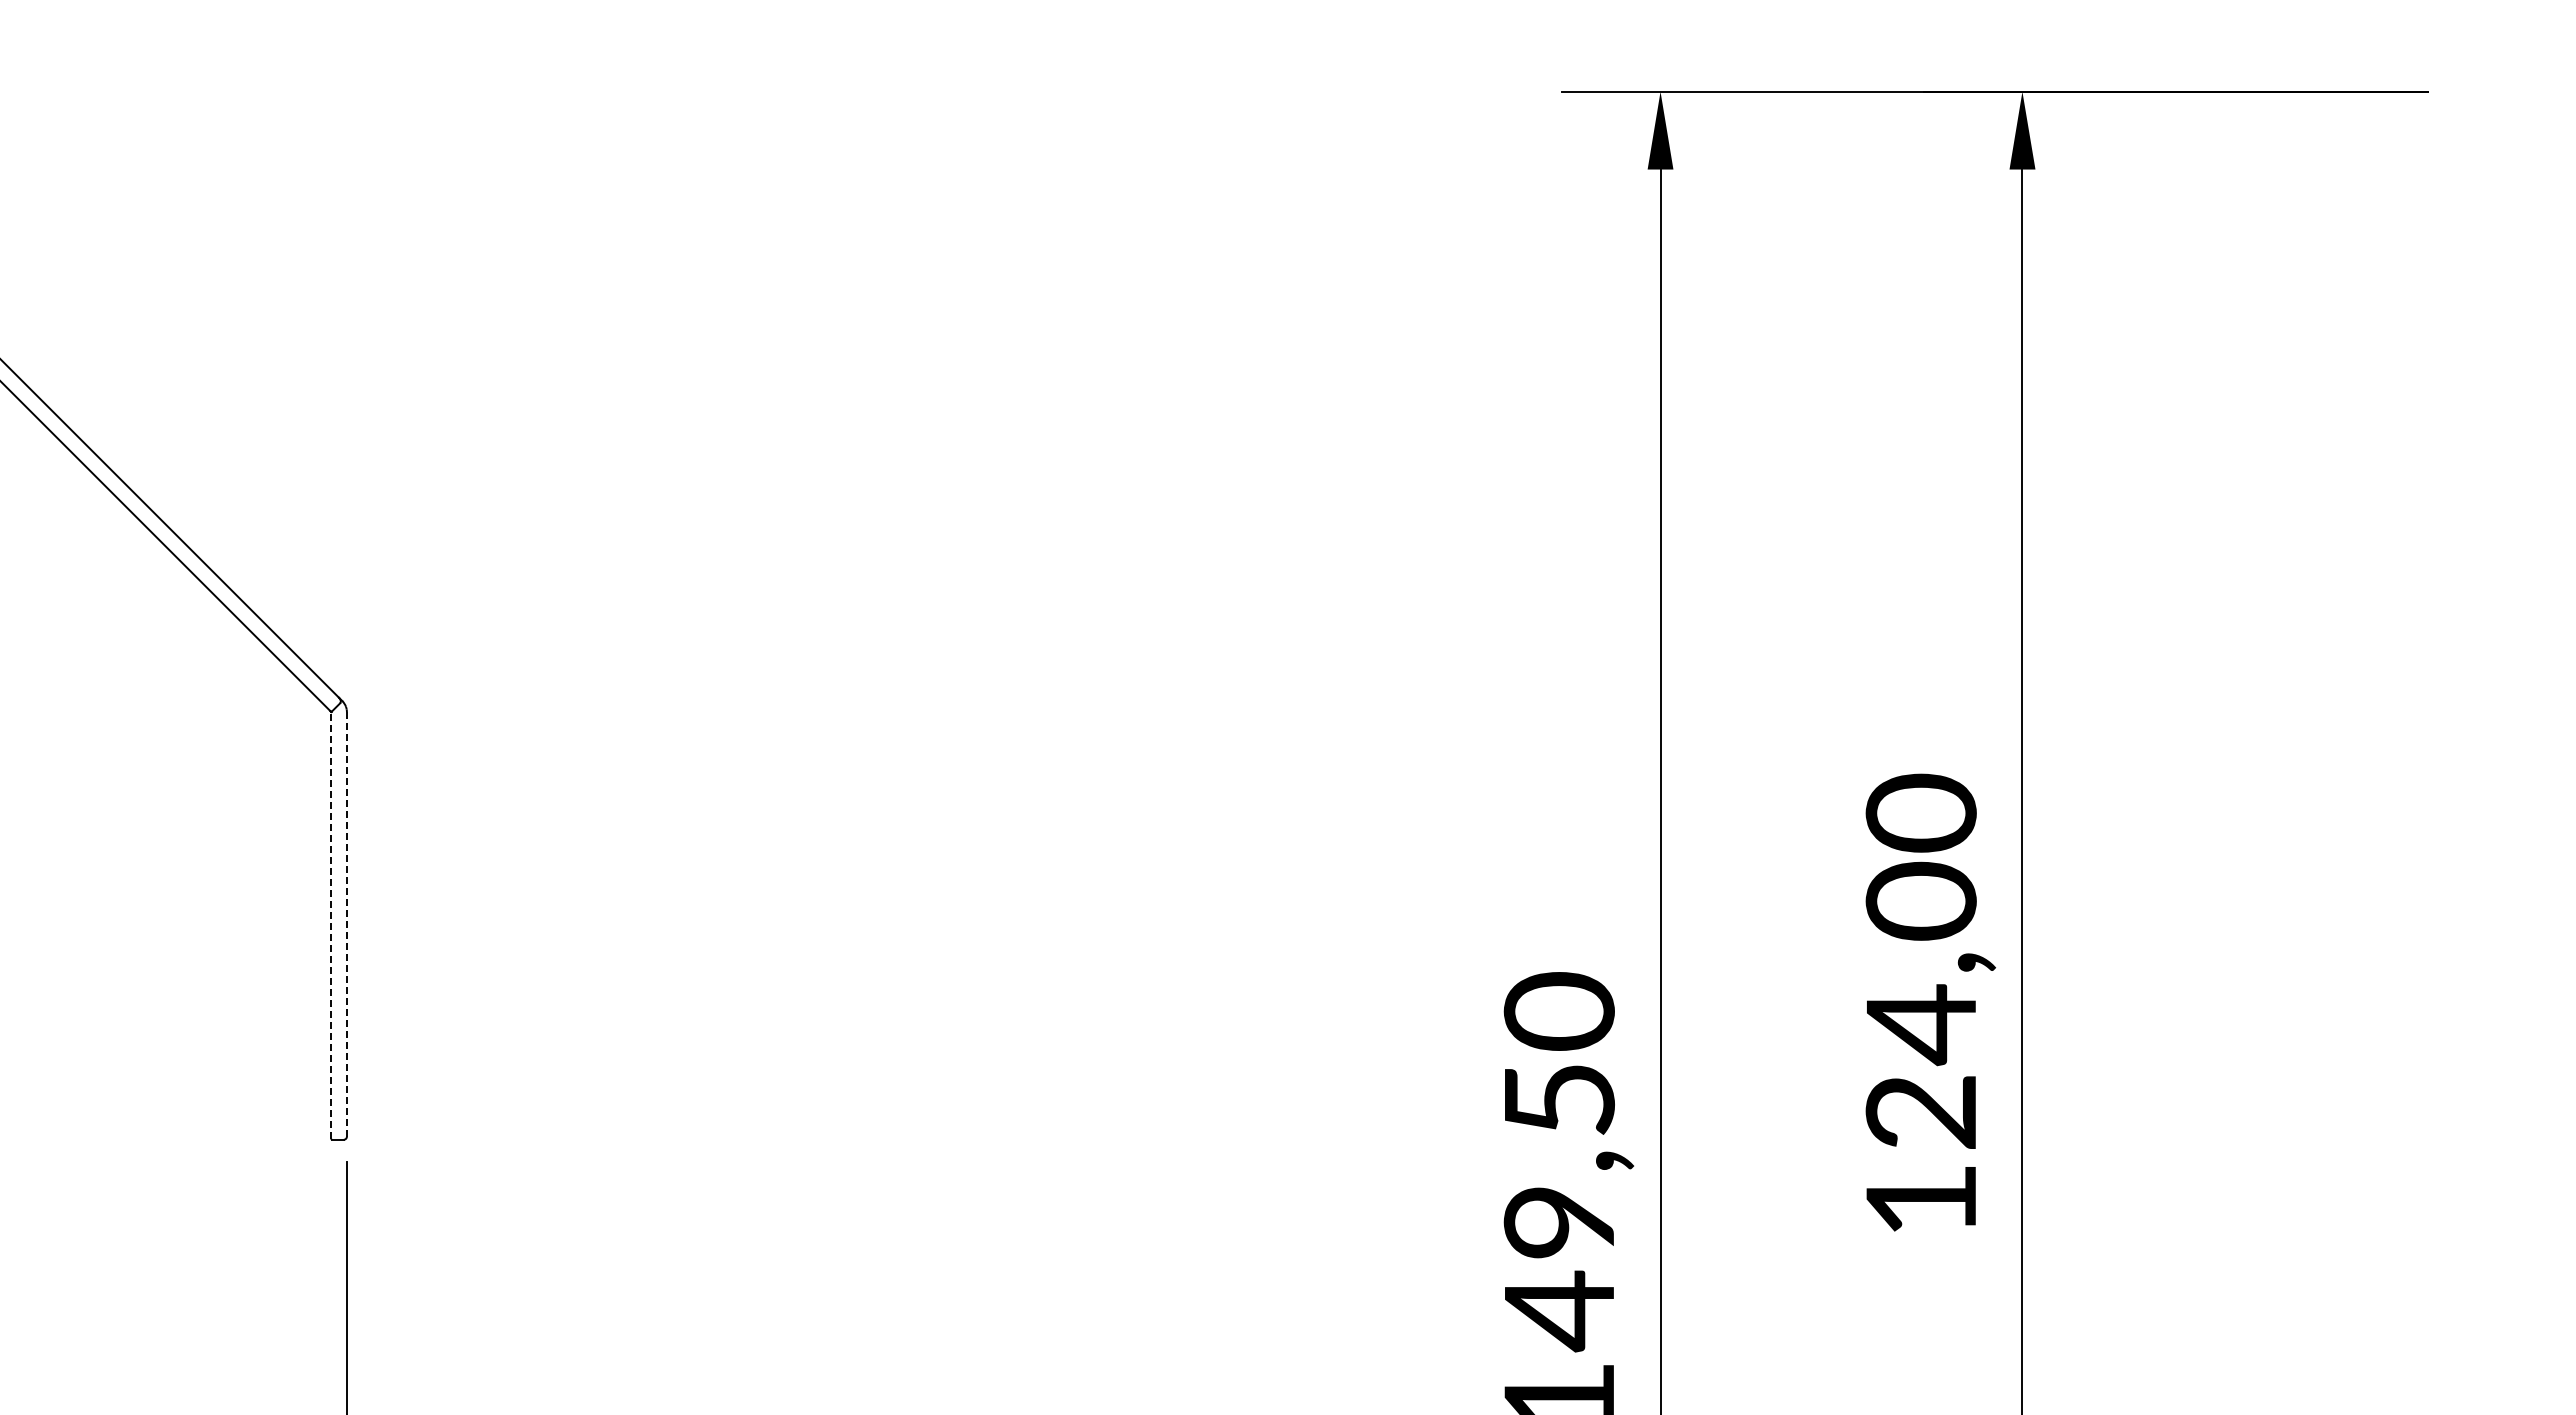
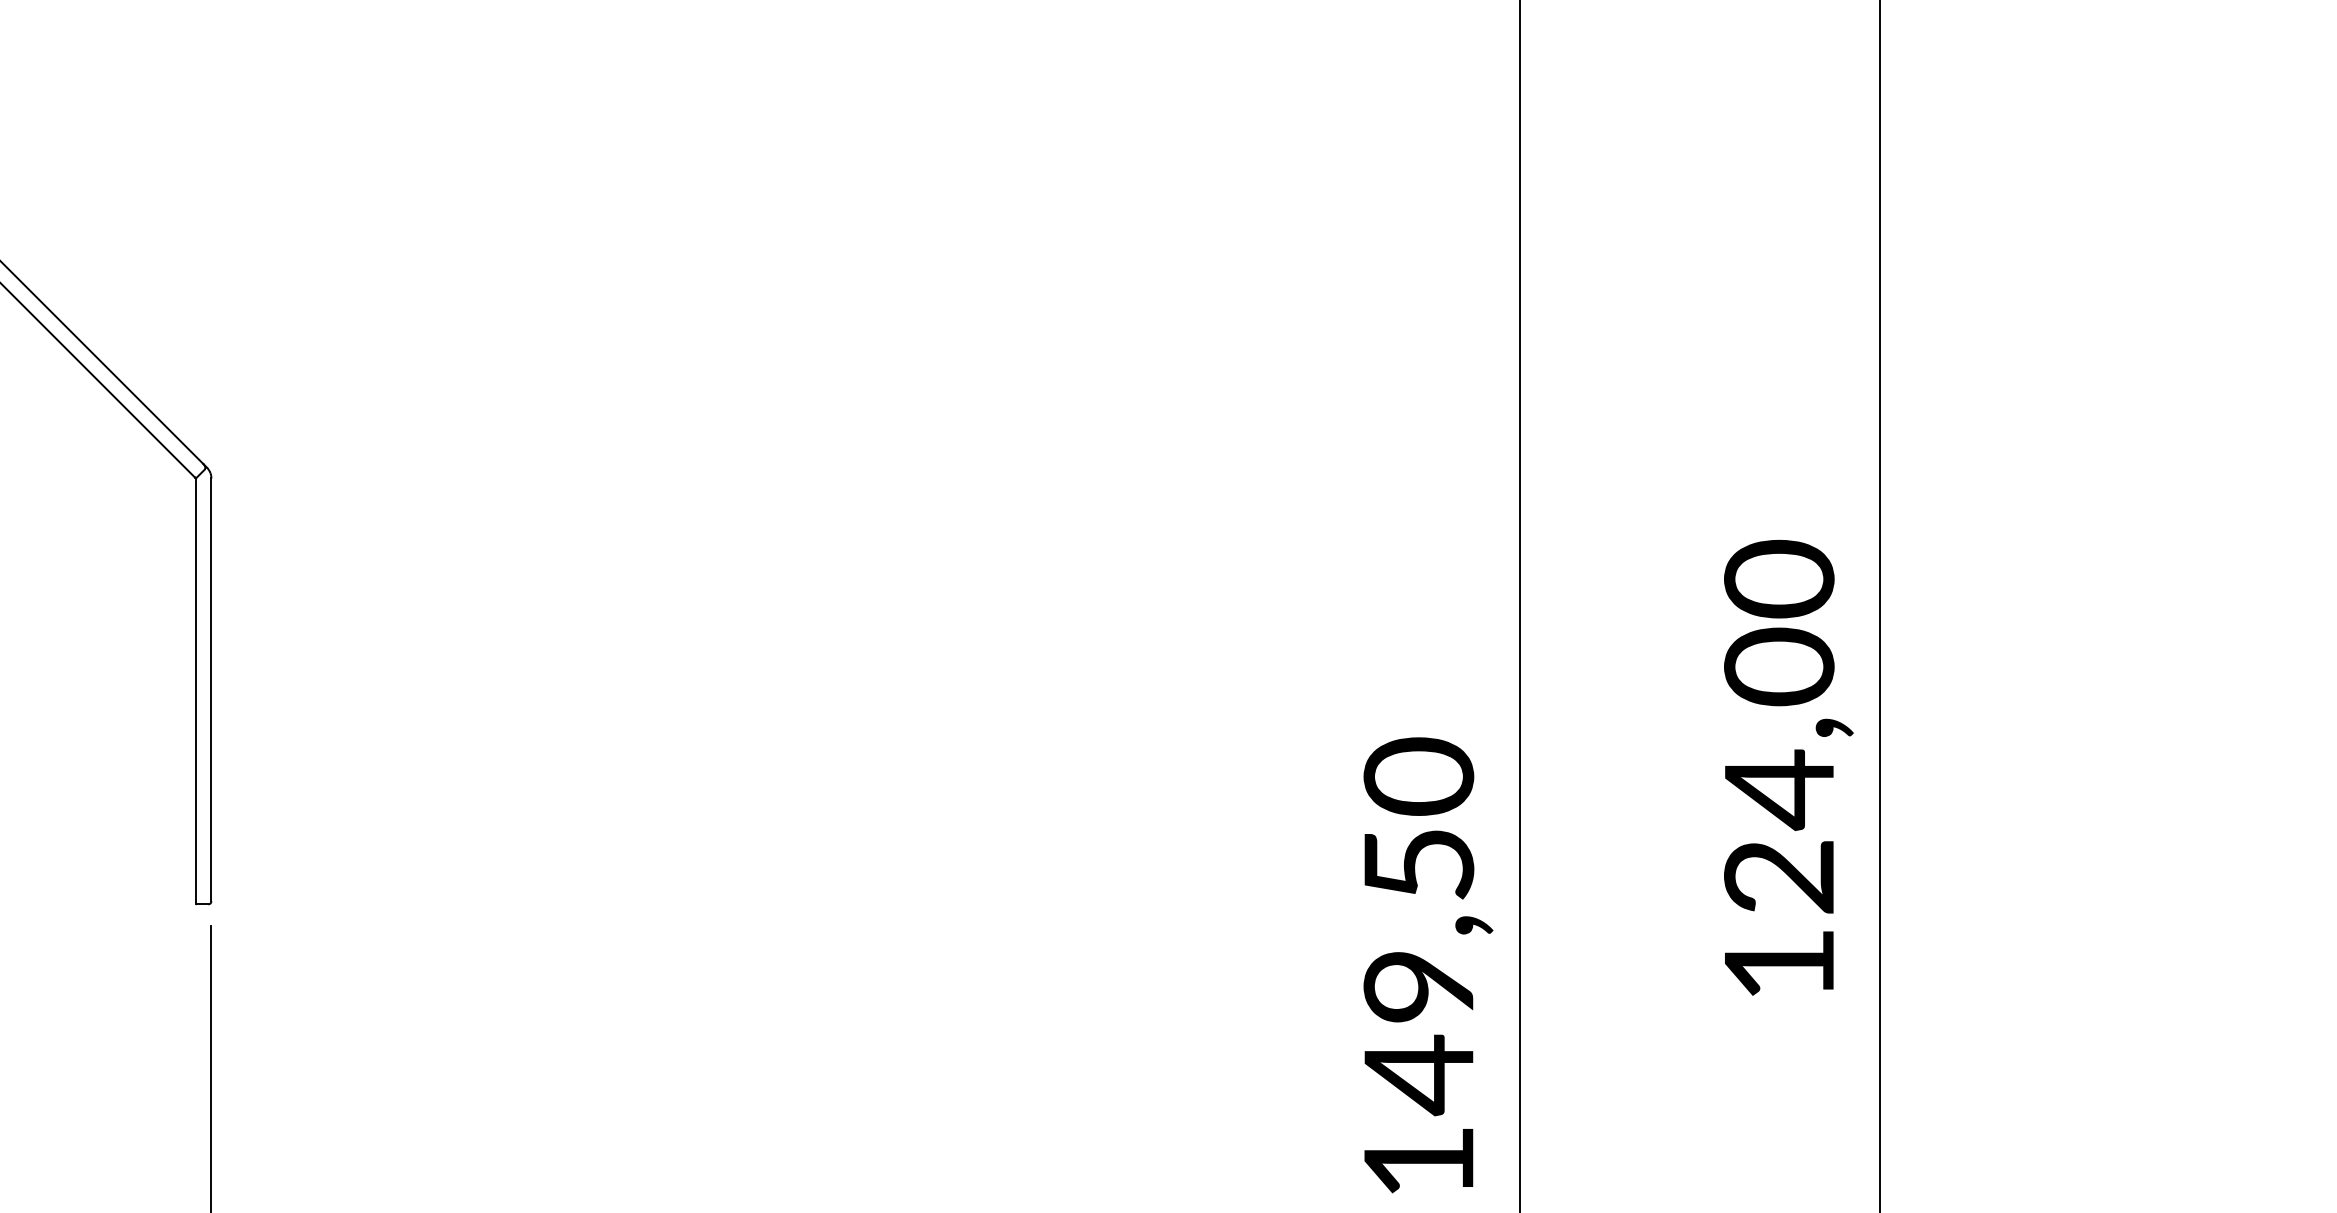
line: (346, 924) -> (210, 690), dashed -> solid
line: (331, 925) -> (196, 691), dashed -> solid

